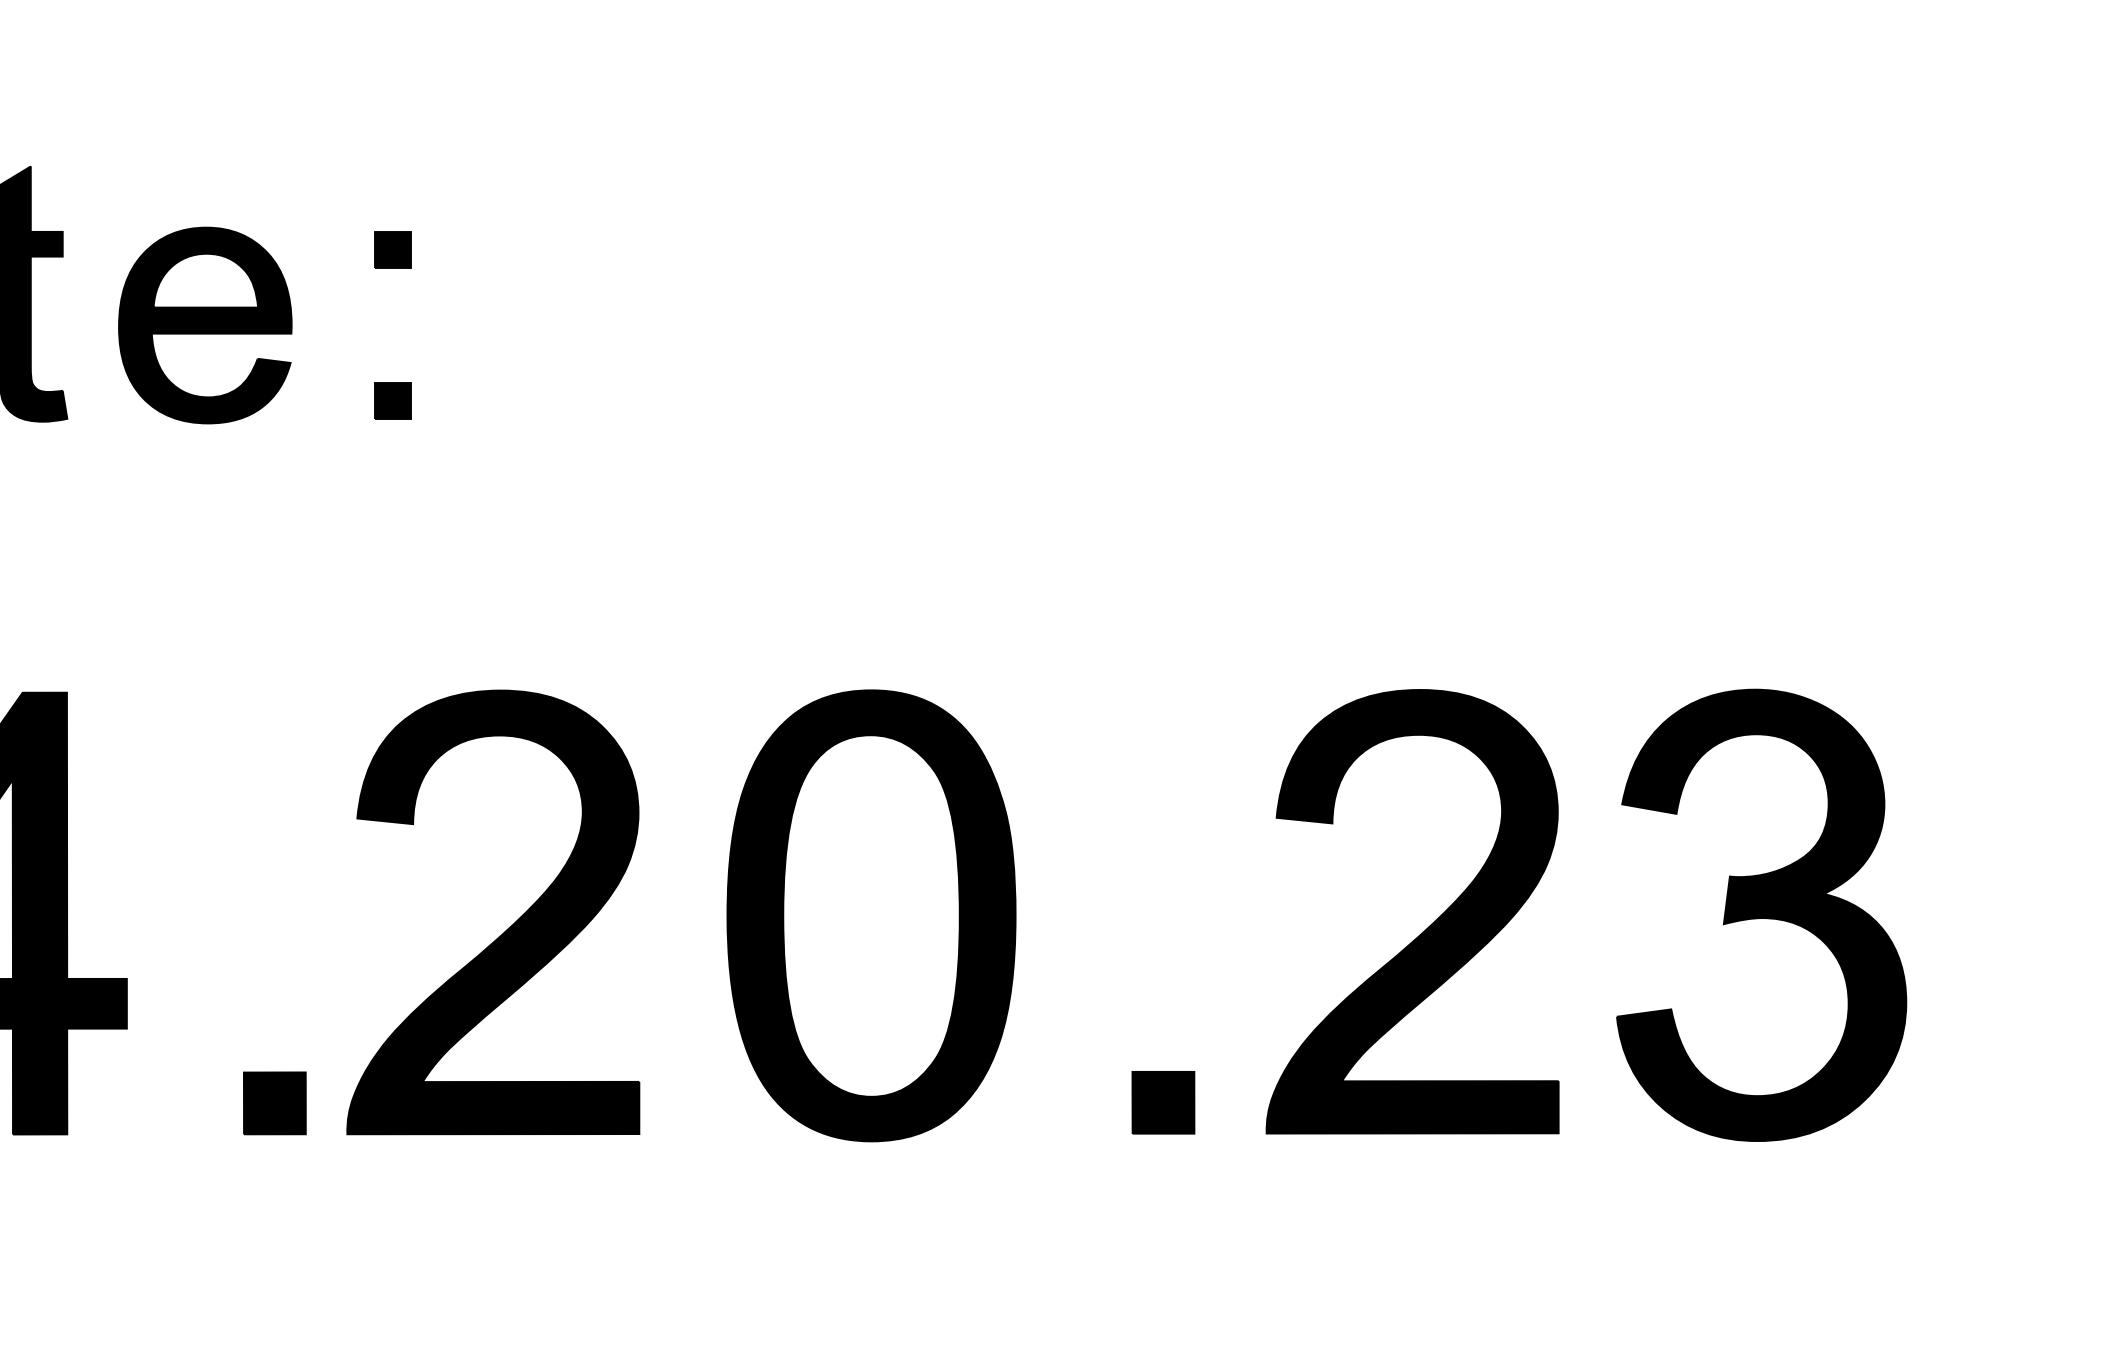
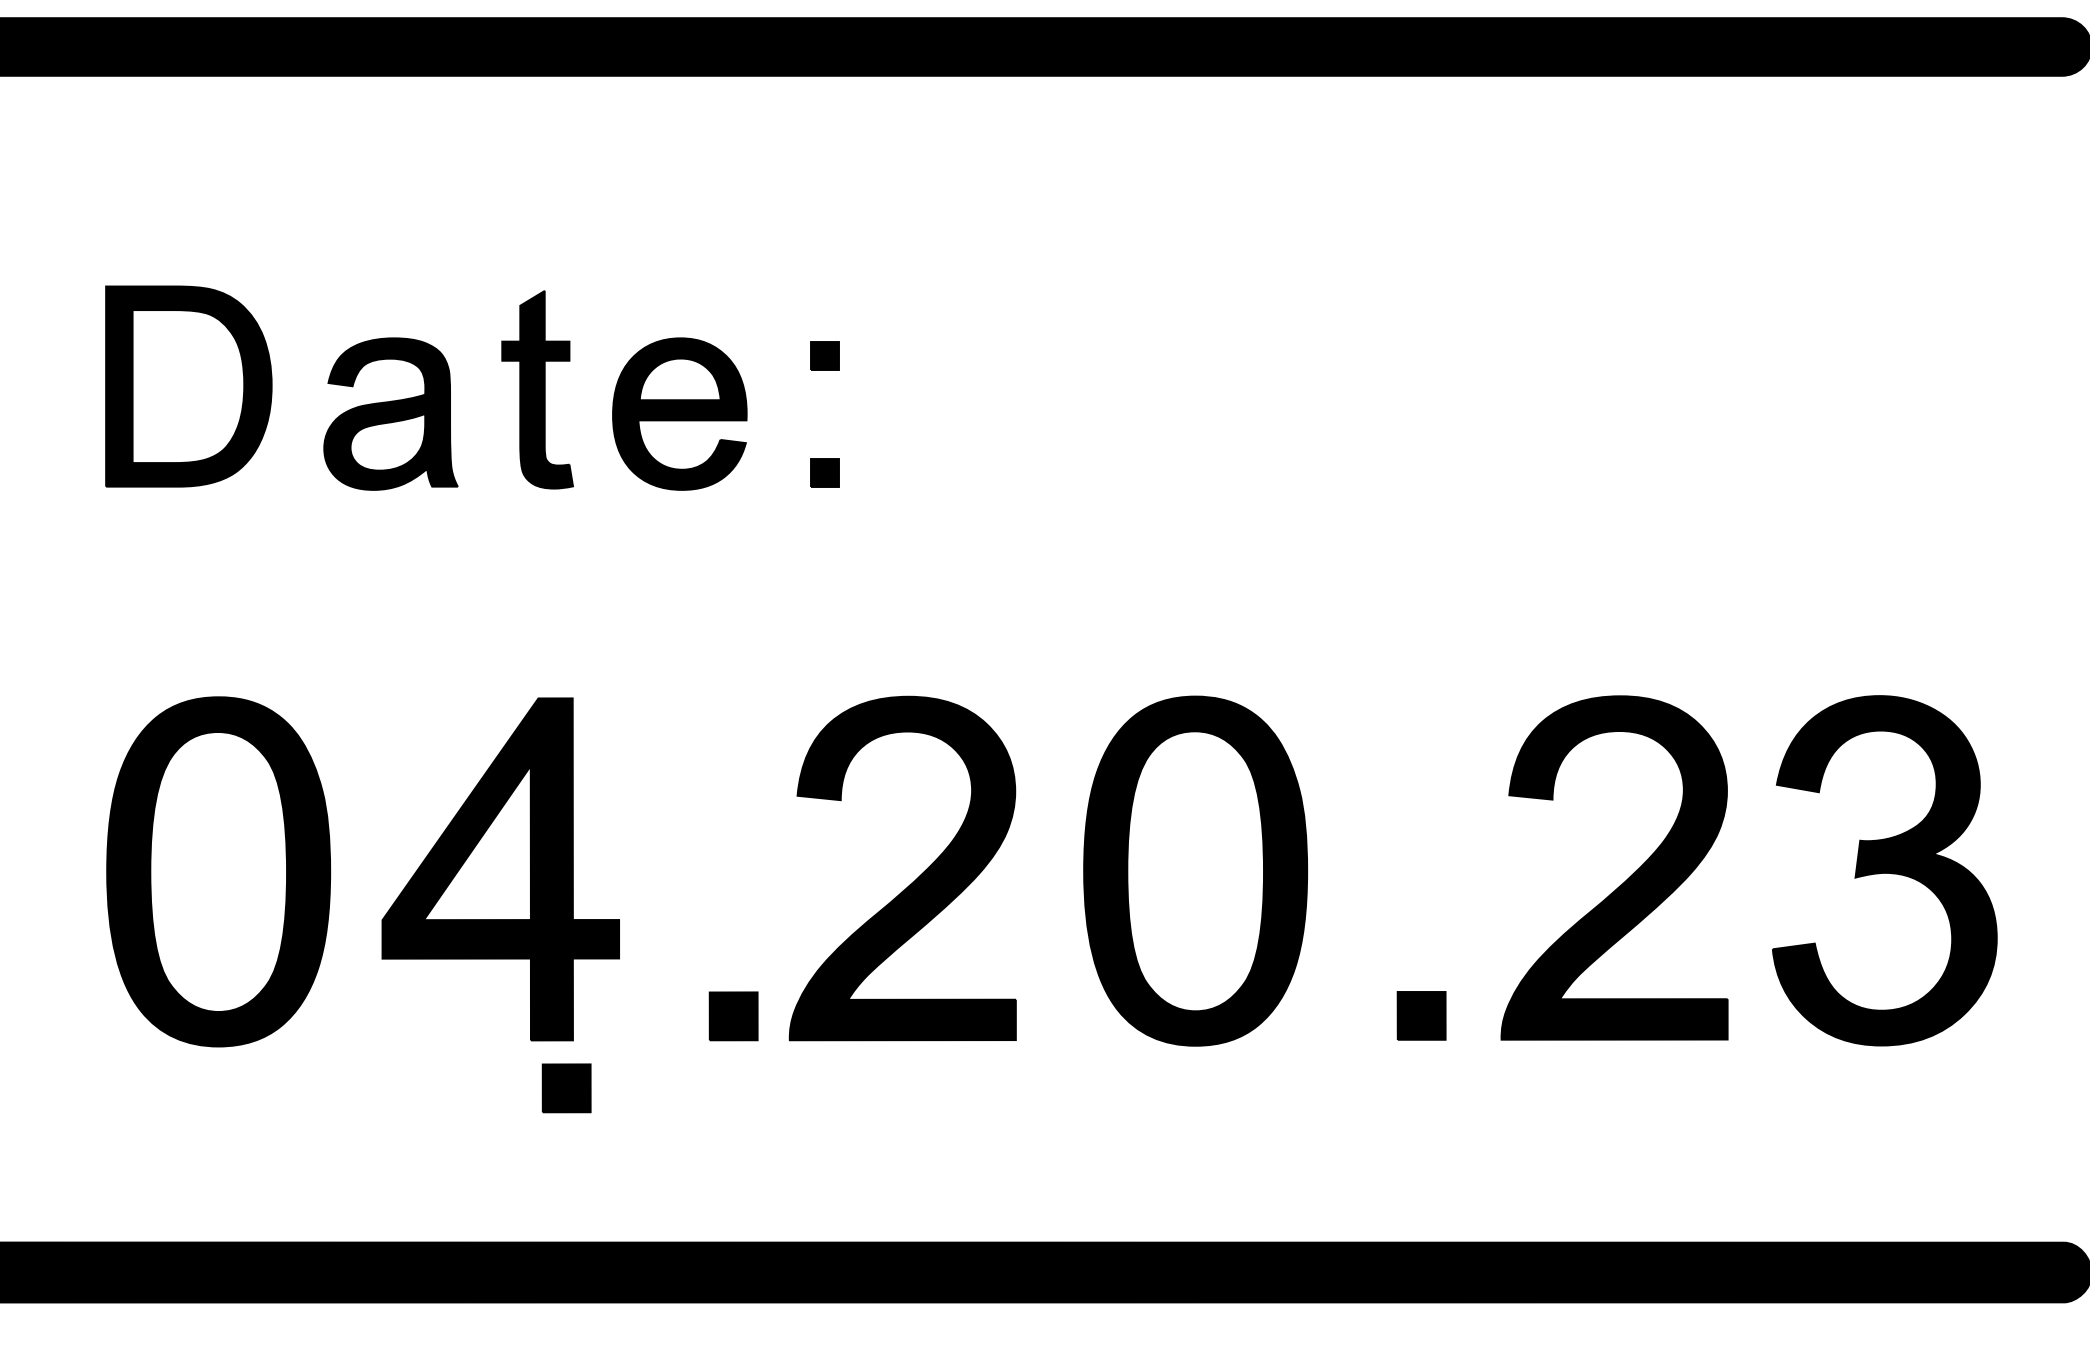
part: (58, 1196) -> (566, 1088), added

